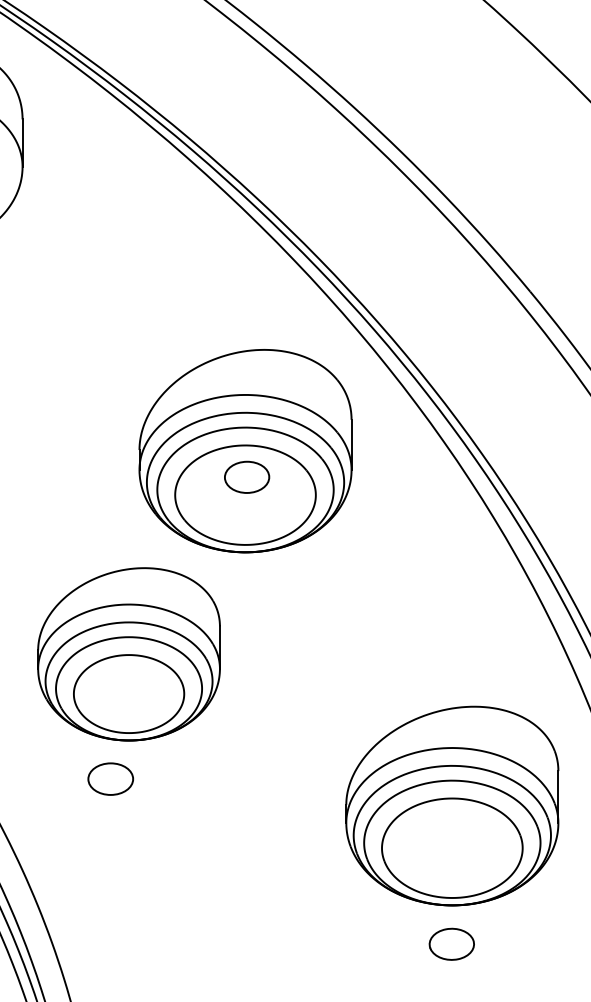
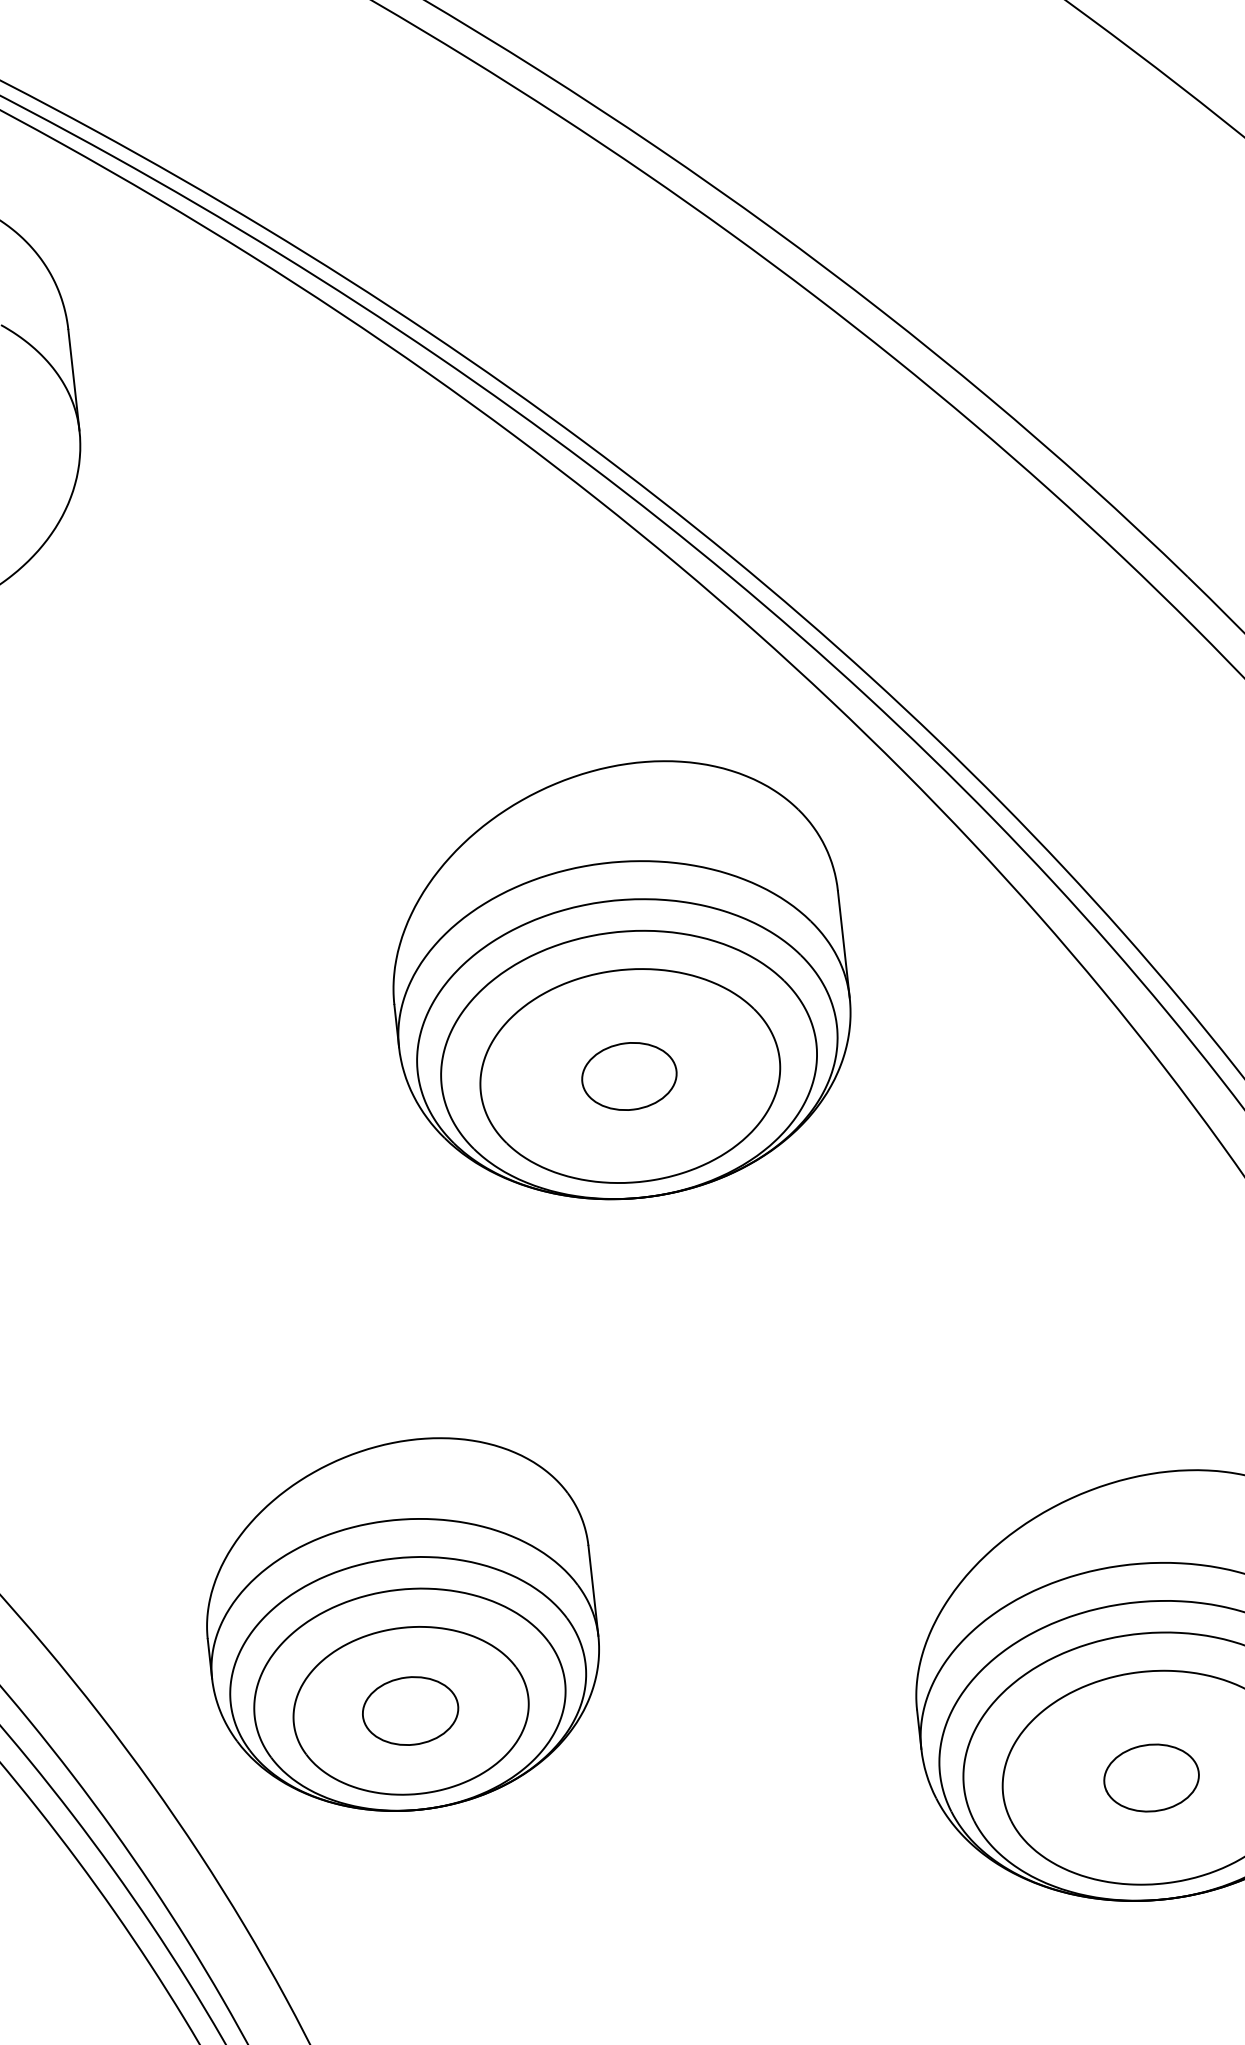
part: (247, 476) -> (630, 1074), moved
part: (128, 654) -> (400, 1626), moved
part: (451, 943) -> (1150, 1776), moved

